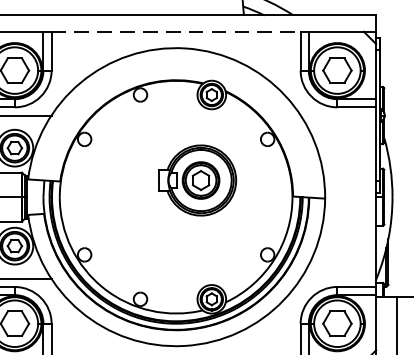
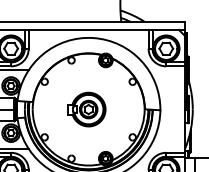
line: (175, 32) -> (88, 30), dashed -> solid
part: (196, 180) -> (86, 109), moved

